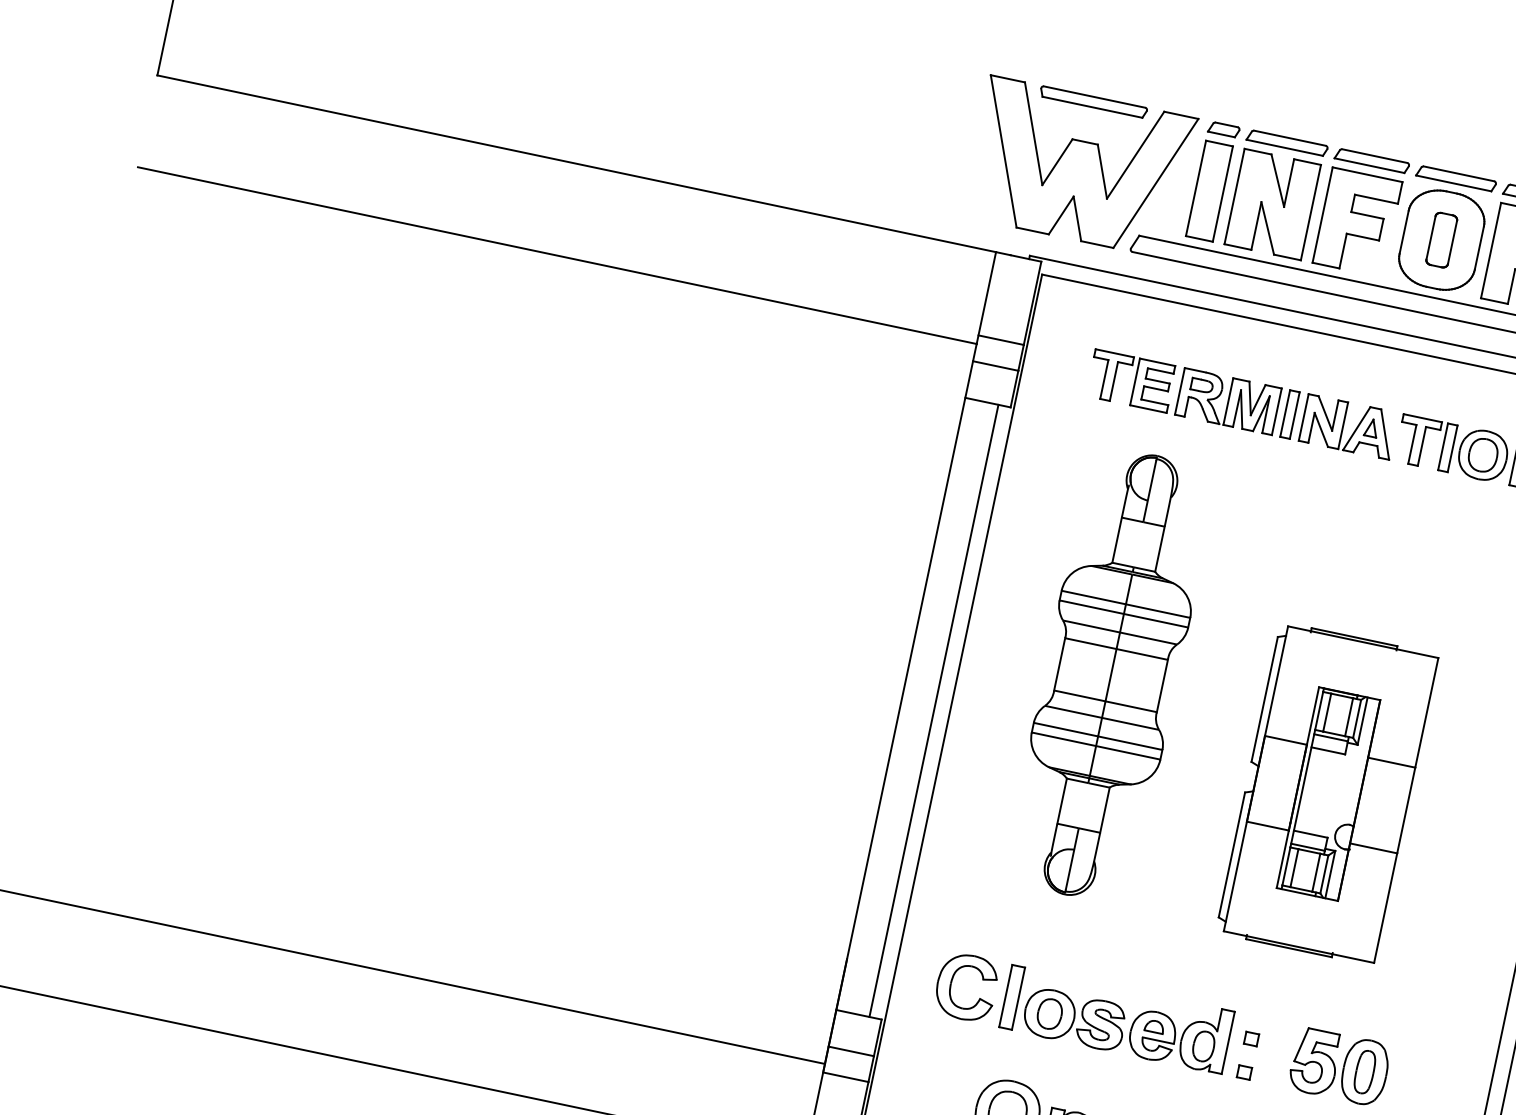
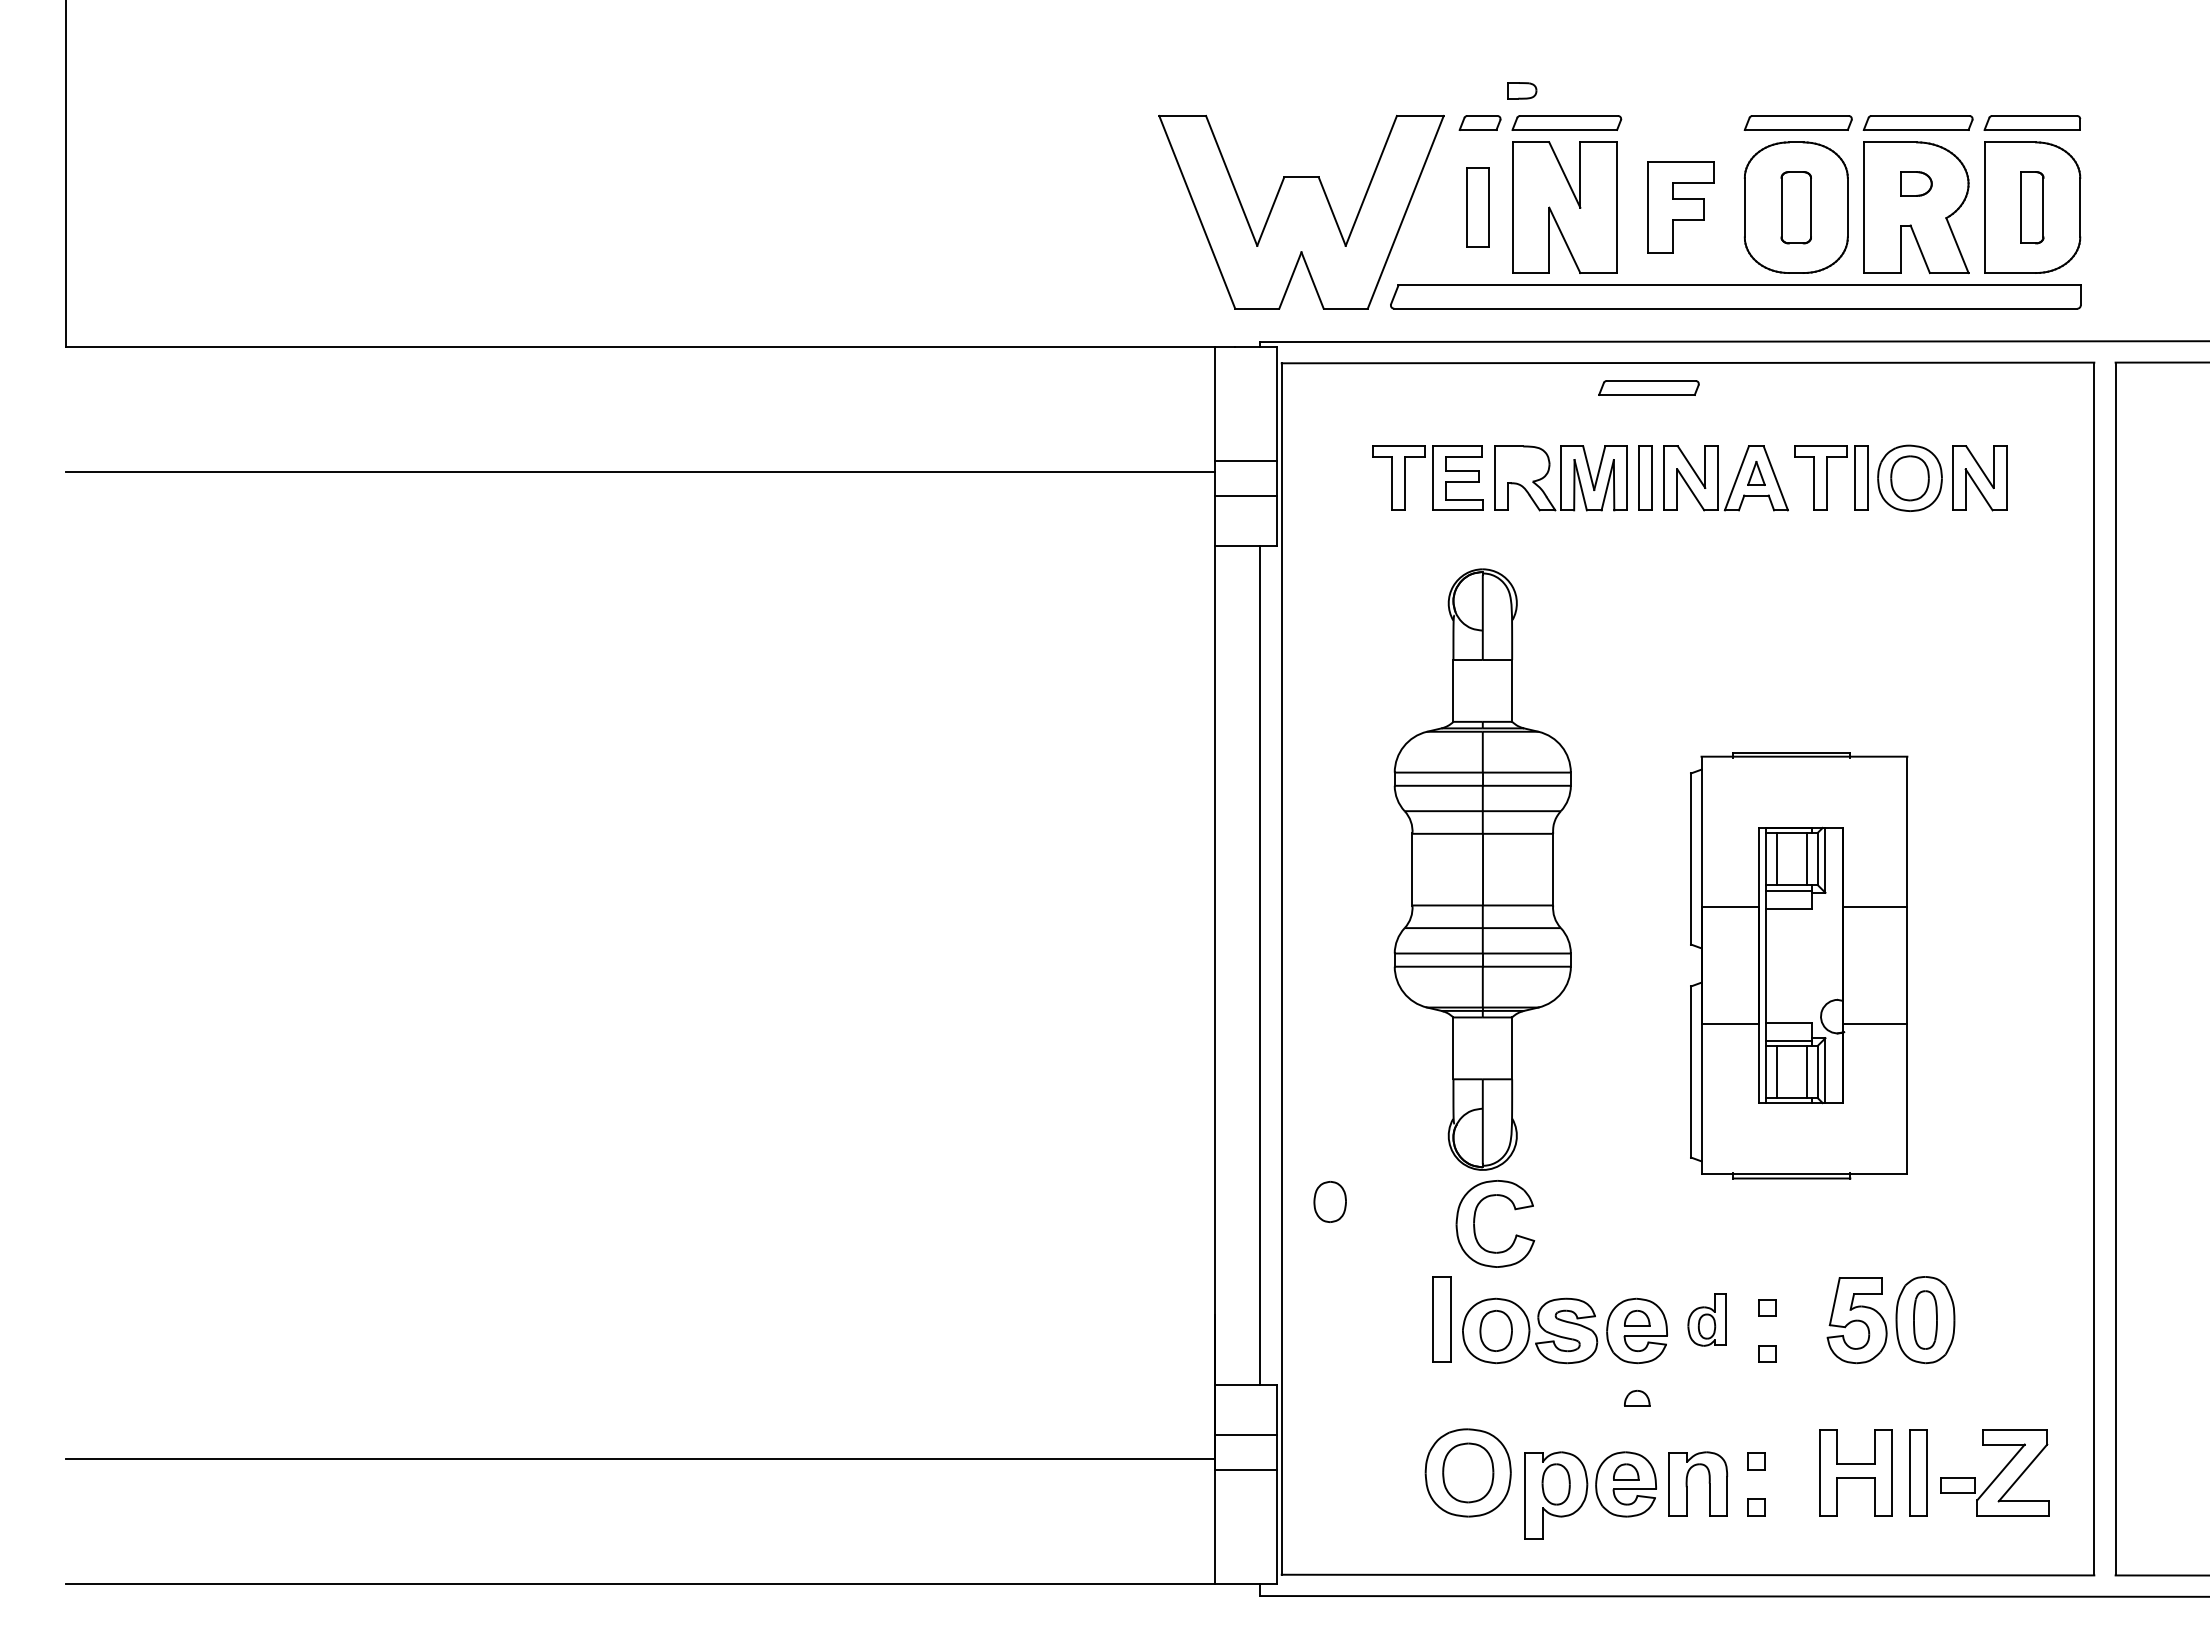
part: (1093, 101) -> (1301, 122), removed
part: (1371, 160) -> (1648, 387), moved
part: (1209, 191) -> (1478, 207), size x0.6
part: (1357, 222) -> (1680, 207), size x0.7
part: (1202, 385) -> (1522, 90), moved
part: (948, 893) -> (1329, 1201), added
part: (952, 981) -> (1475, 1220), moved
part: (1205, 1038) -> (1706, 1319), size x0.6
part: (1142, 1085) -> (1637, 1398), added

